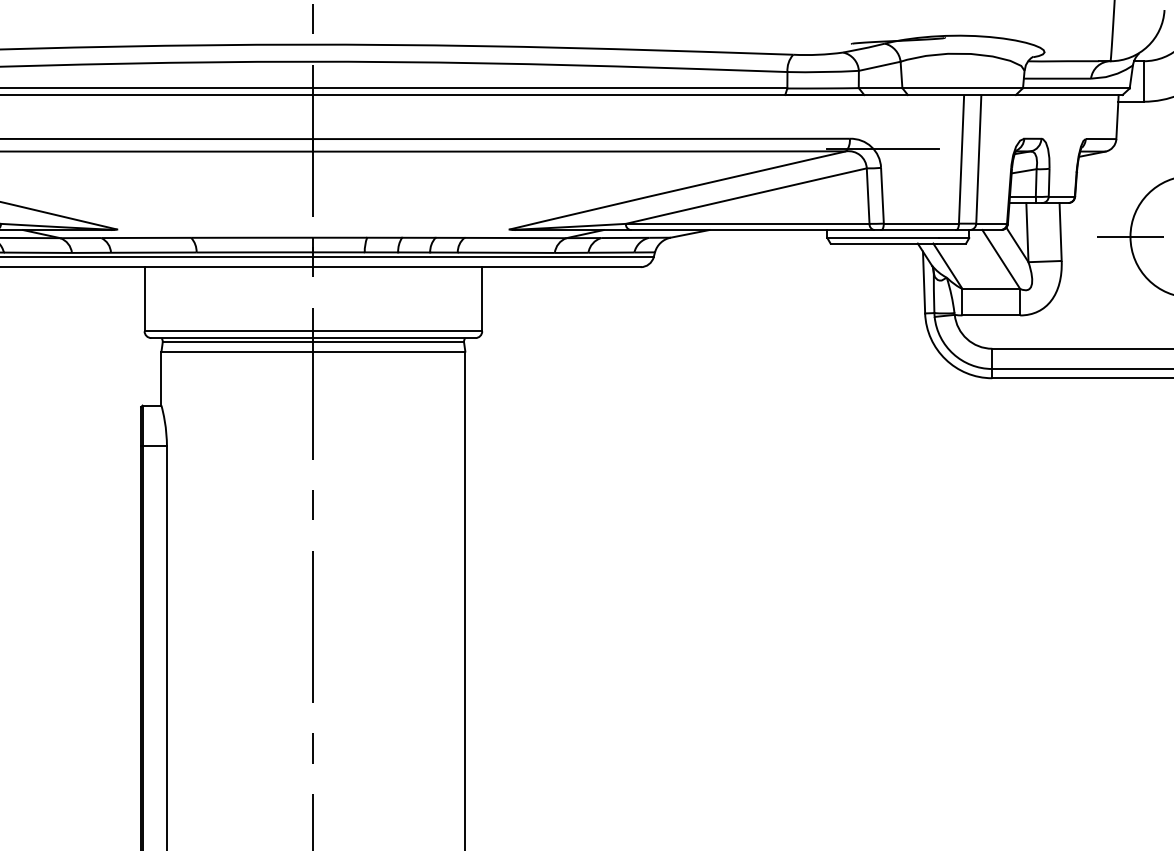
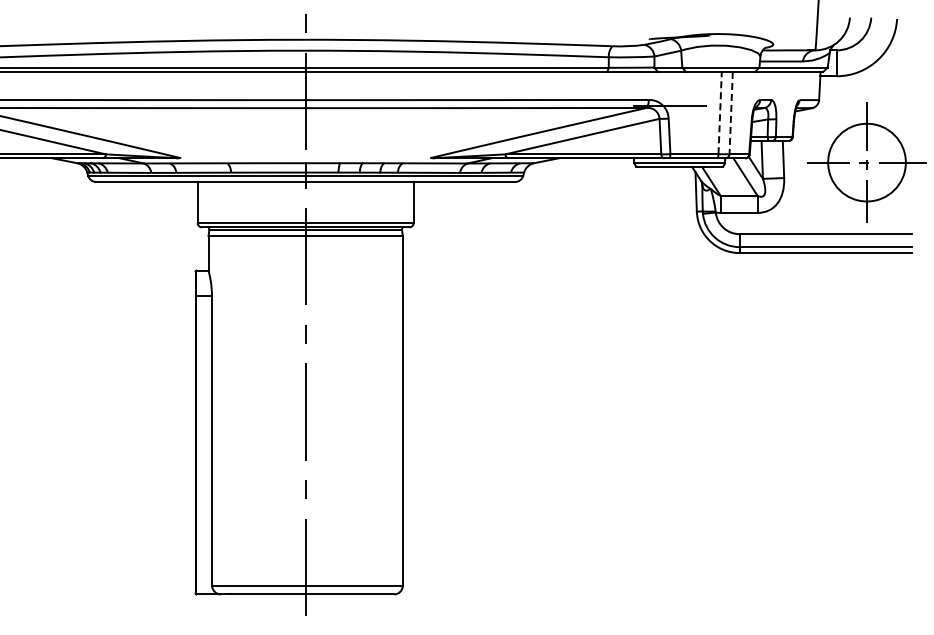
line: (962, 159) -> (720, 113), solid -> dashed
line: (979, 159) -> (731, 113), solid -> dashed

